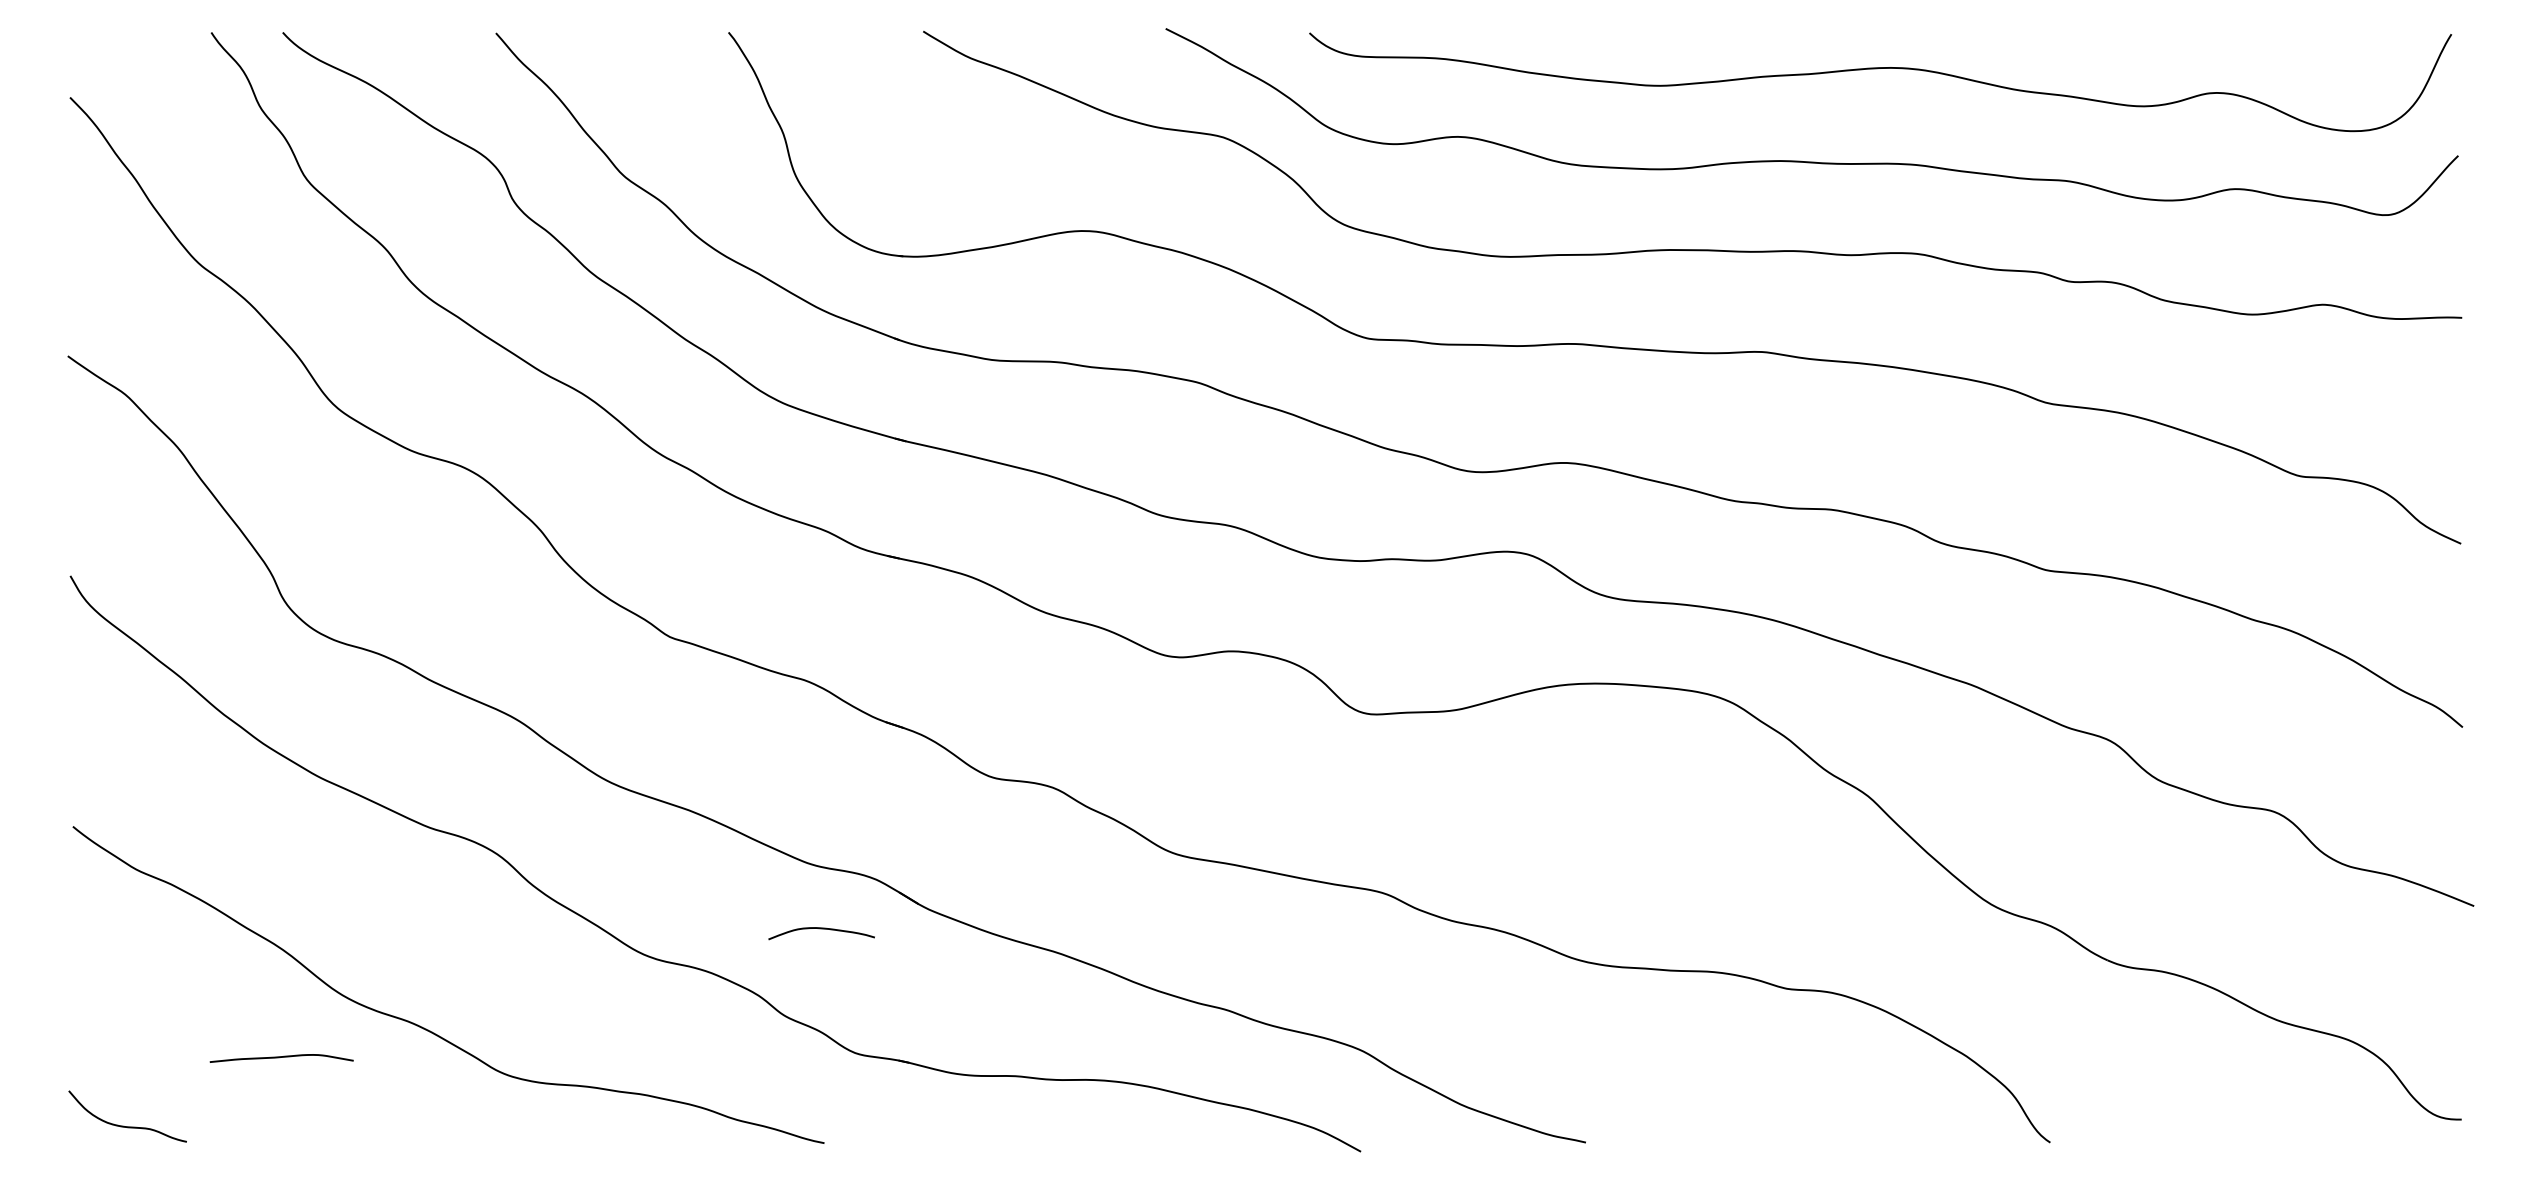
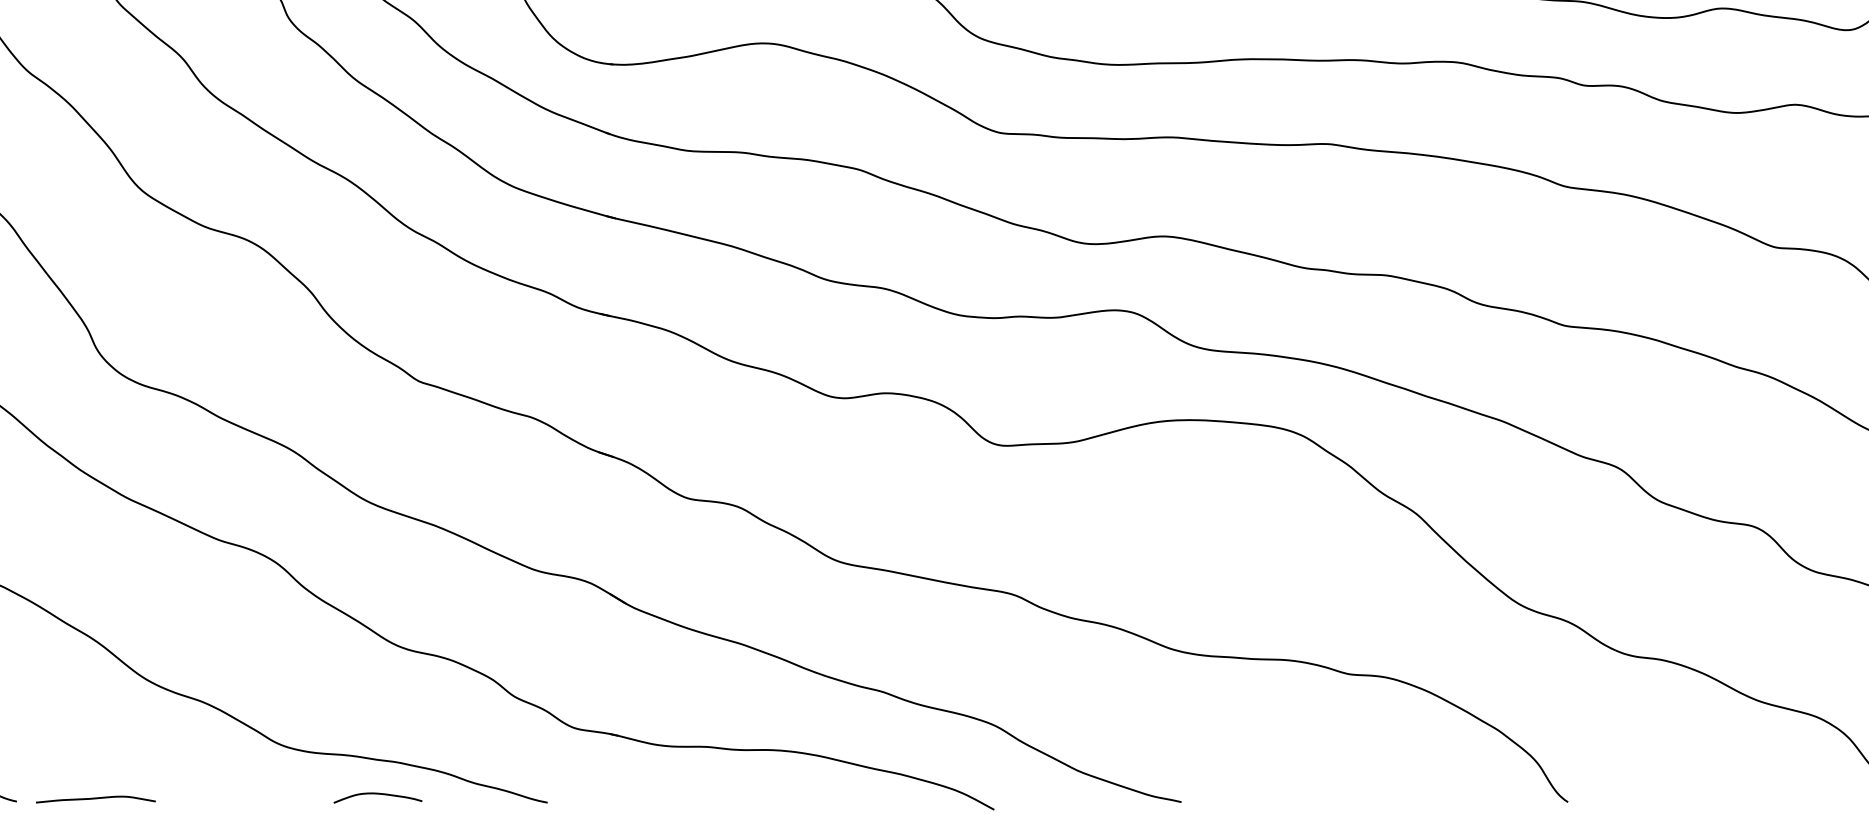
curve: (821, 929) -> (377, 794), moved
curve: (281, 1057) -> (95, 798), moved

